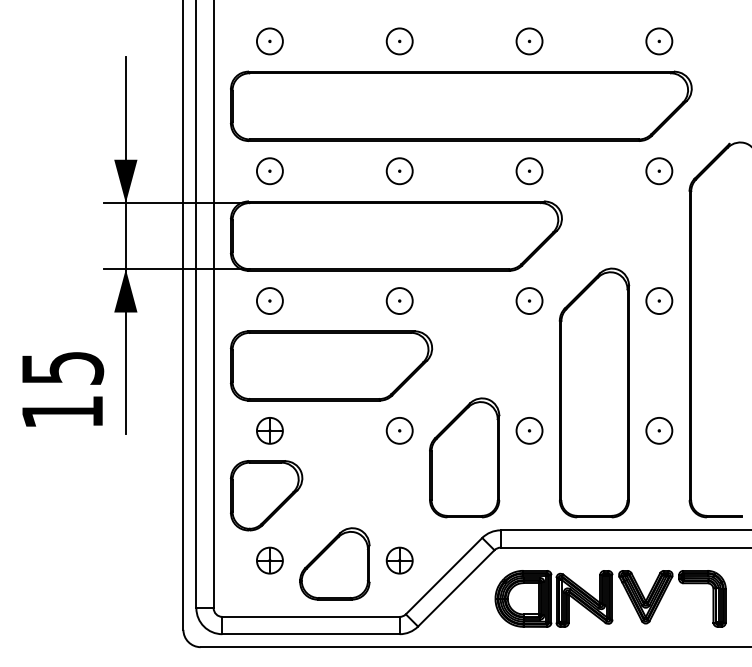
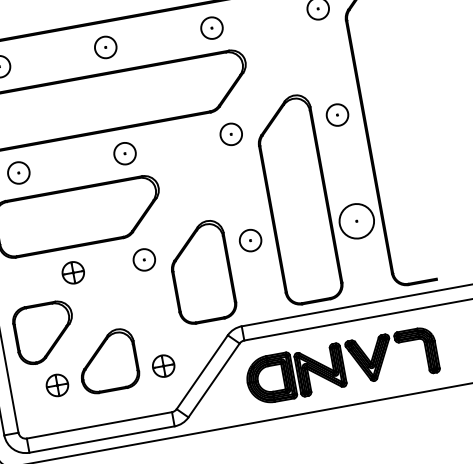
part: (269, 430) -> (72, 272), moved
circle: (659, 430) -> (356, 221), size x1.6
part: (334, 563) -> (107, 361), moved

